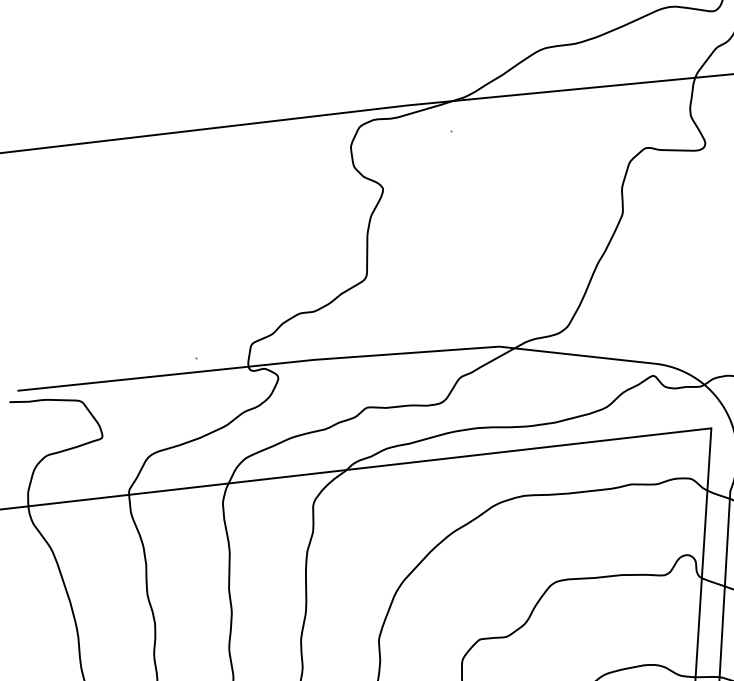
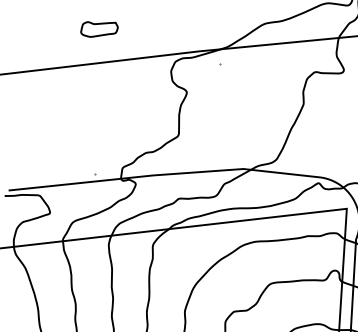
part: (203, 60) -> (99, 29), added

